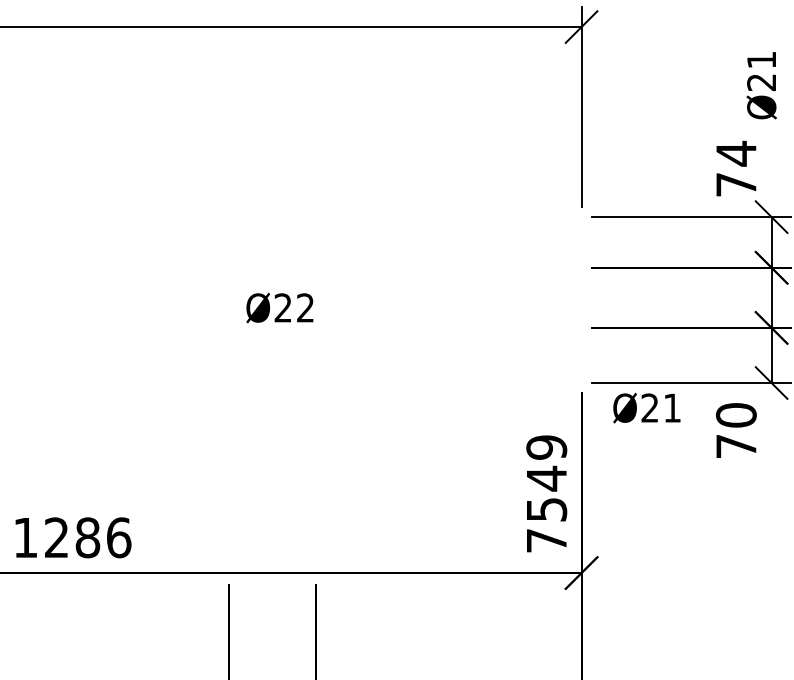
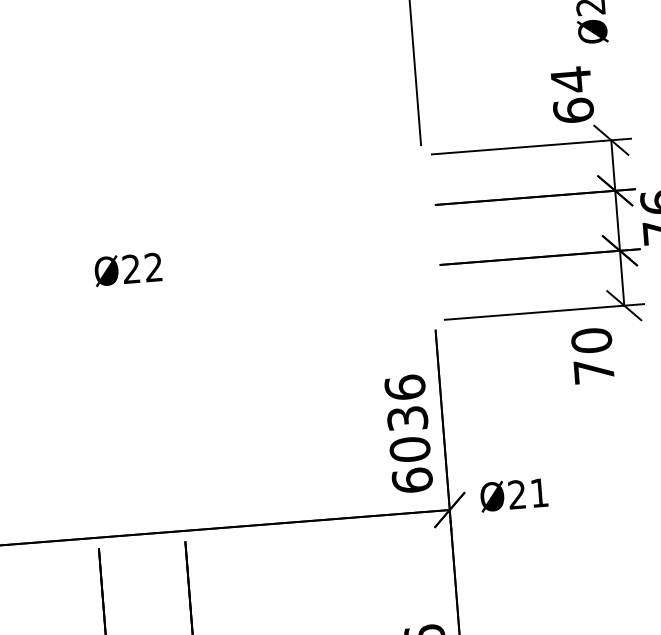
text: (736, 184) -> (573, 110), 74 -> 64
text: (646, 408) -> (513, 495), moved
text: (546, 493) -> (408, 433), 7549 -> 6036

